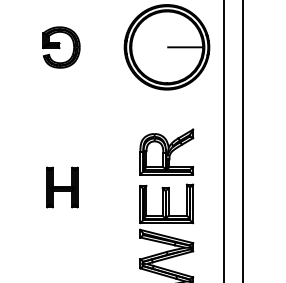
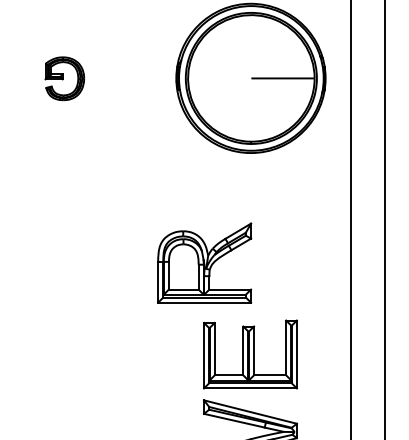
part: (61, 47) -> (64, 78), size x0.6
part: (166, 151) -> (204, 262), moved
part: (62, 187) -> (66, 325), removed

